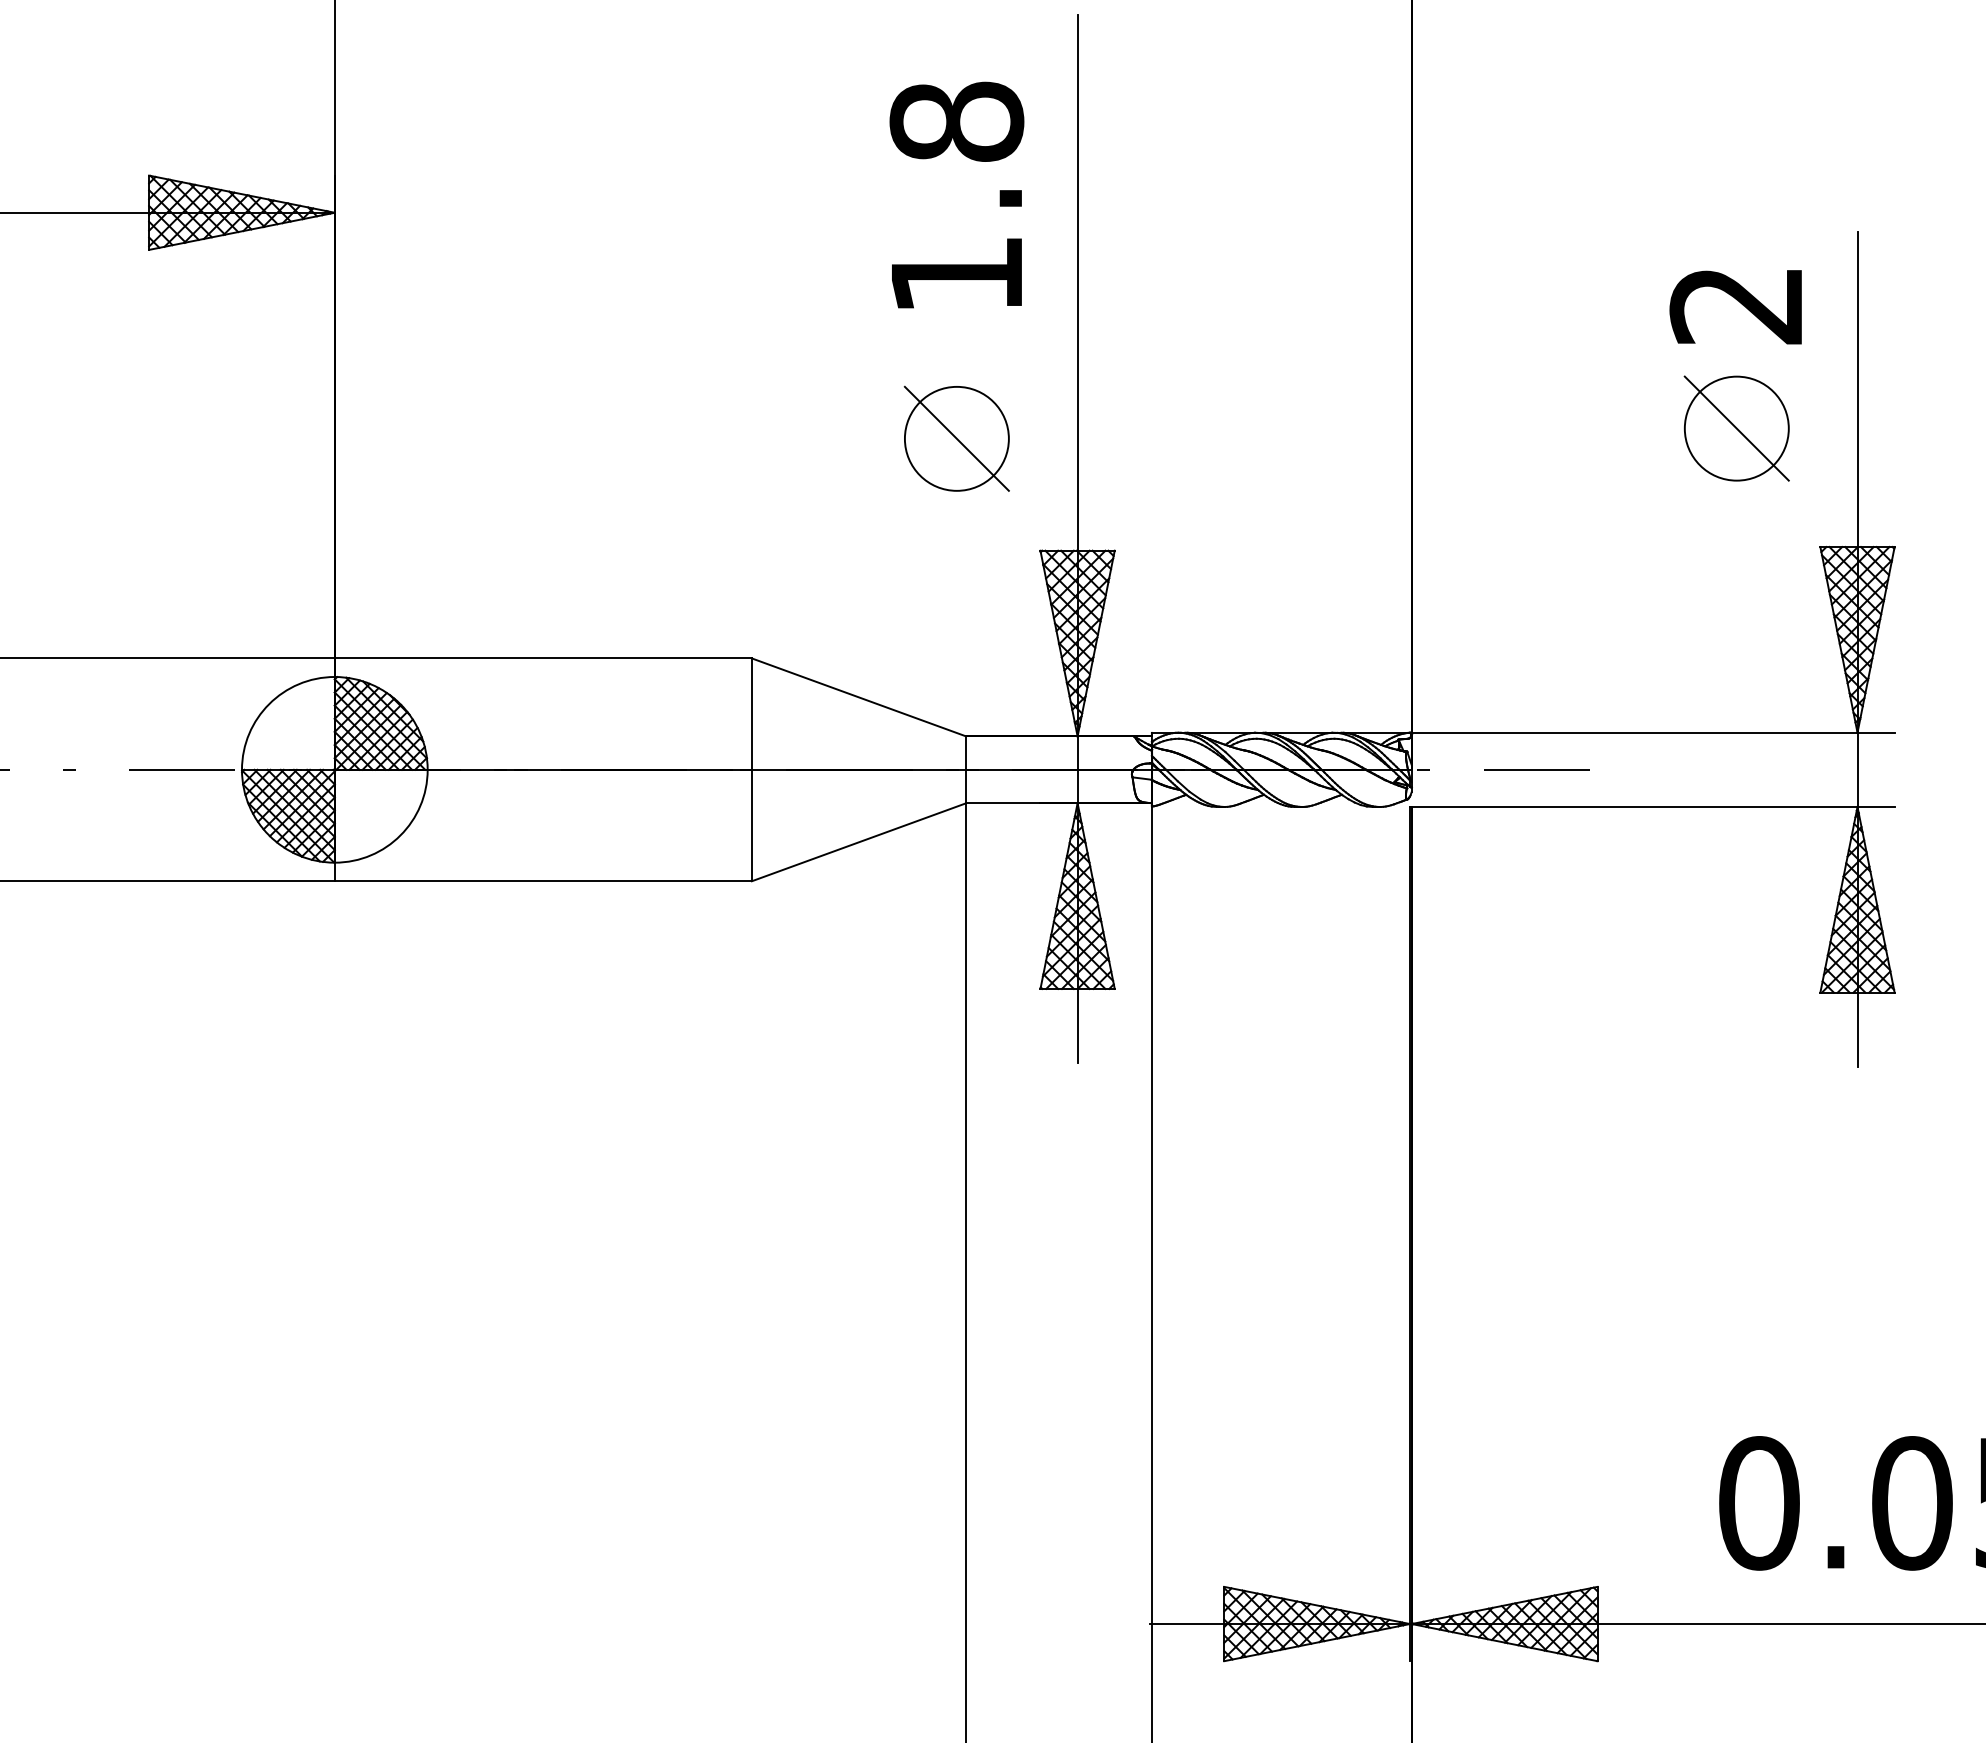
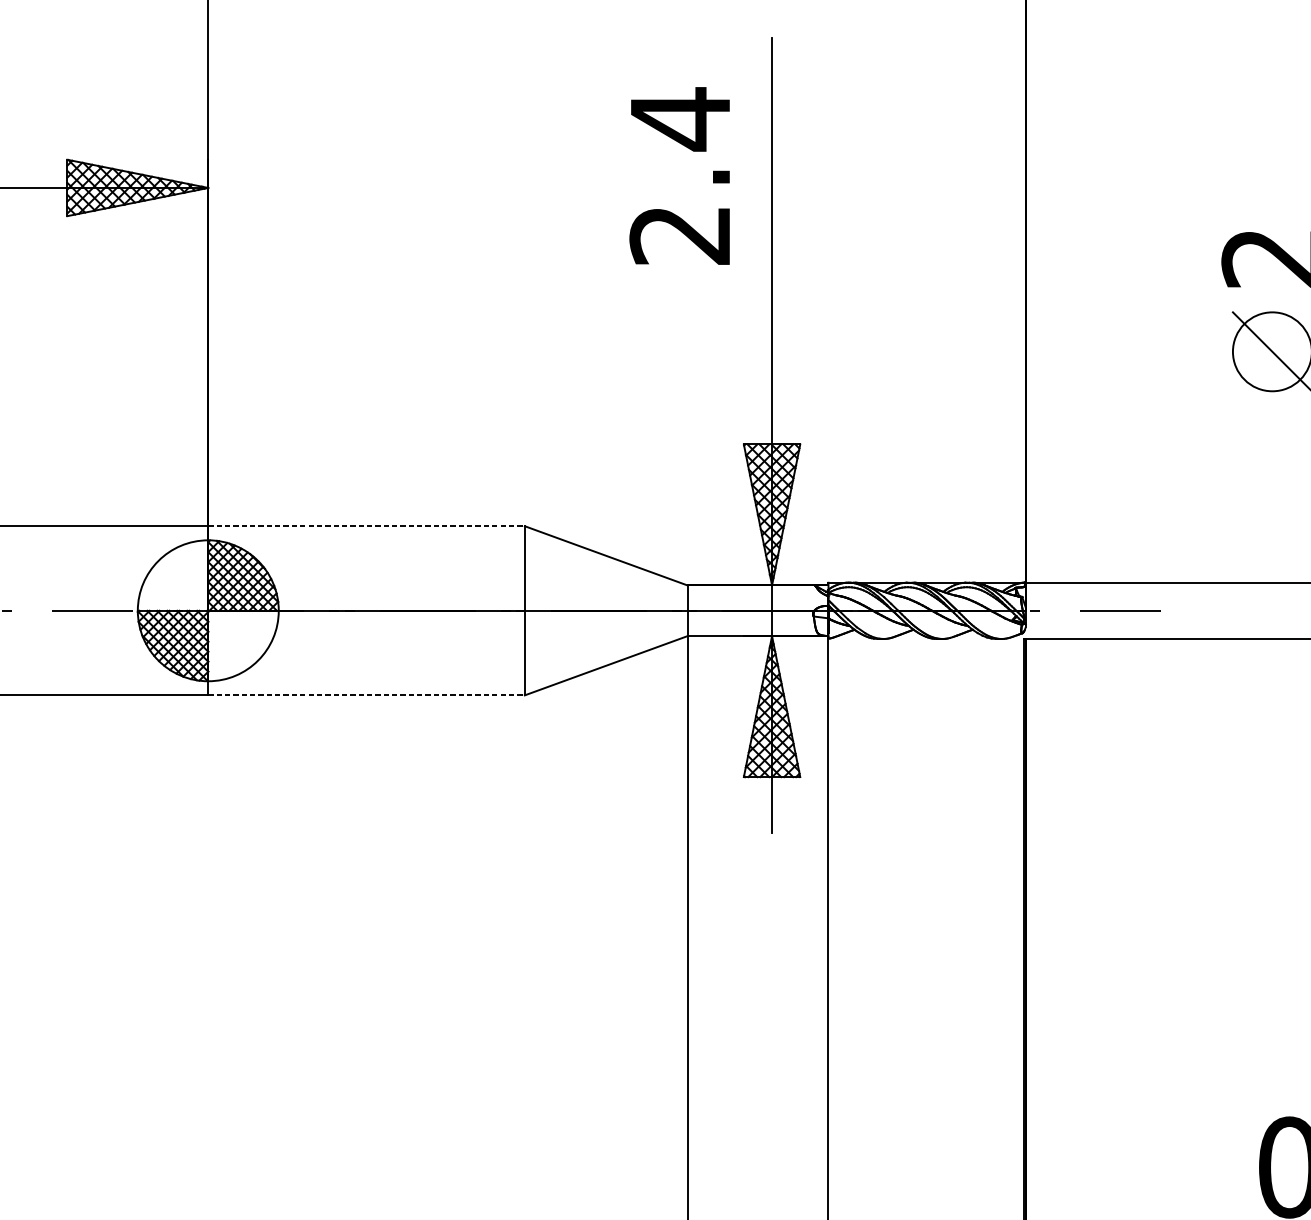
text: (956, 196) -> (680, 175), 1.8 -> 2.4
part: (956, 438) -> (680, 359), removed
line: (543, 658) -> (366, 526), solid -> dashed
line: (543, 881) -> (366, 695), solid -> dashed

